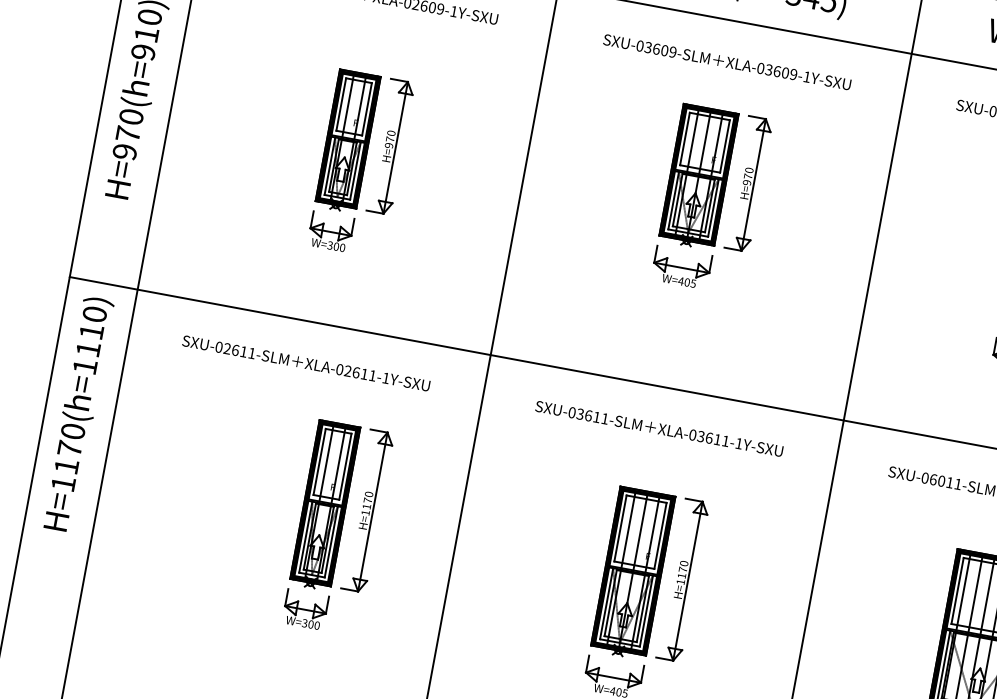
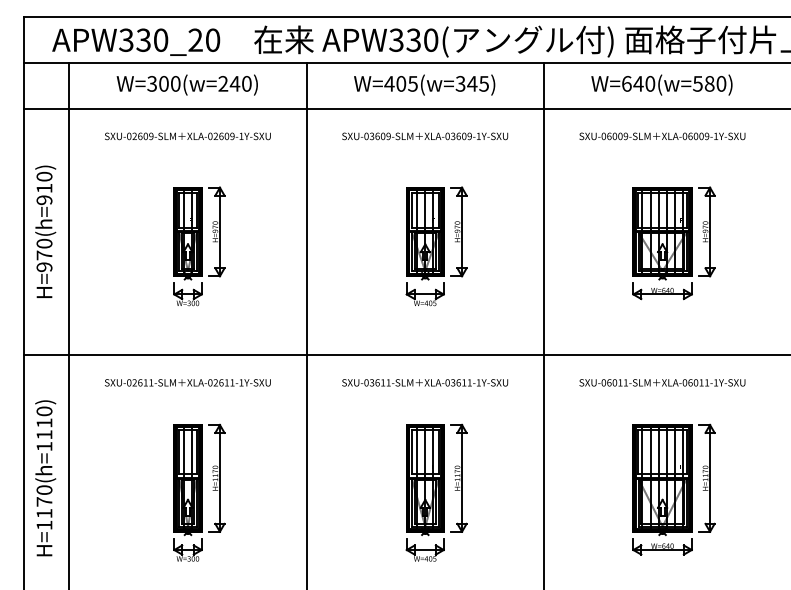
part: (711, 199) -> (436, 246), moved
text: (77, 414) -> (45, 478), moved
part: (338, 527) -> (199, 492), moved

